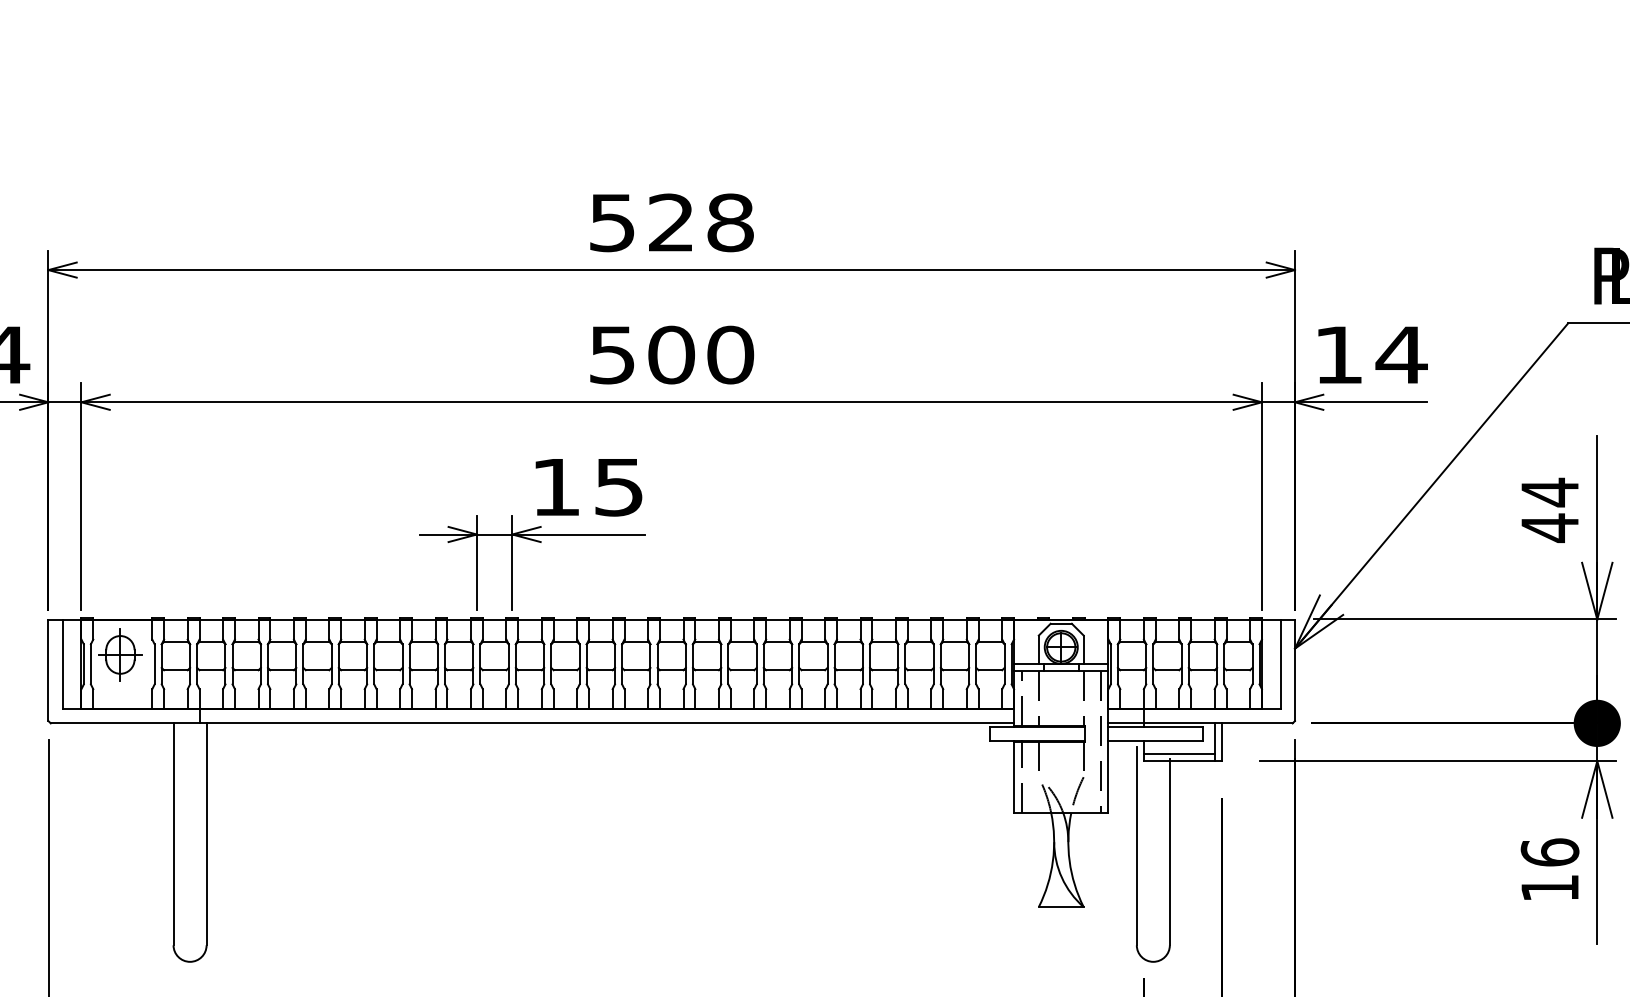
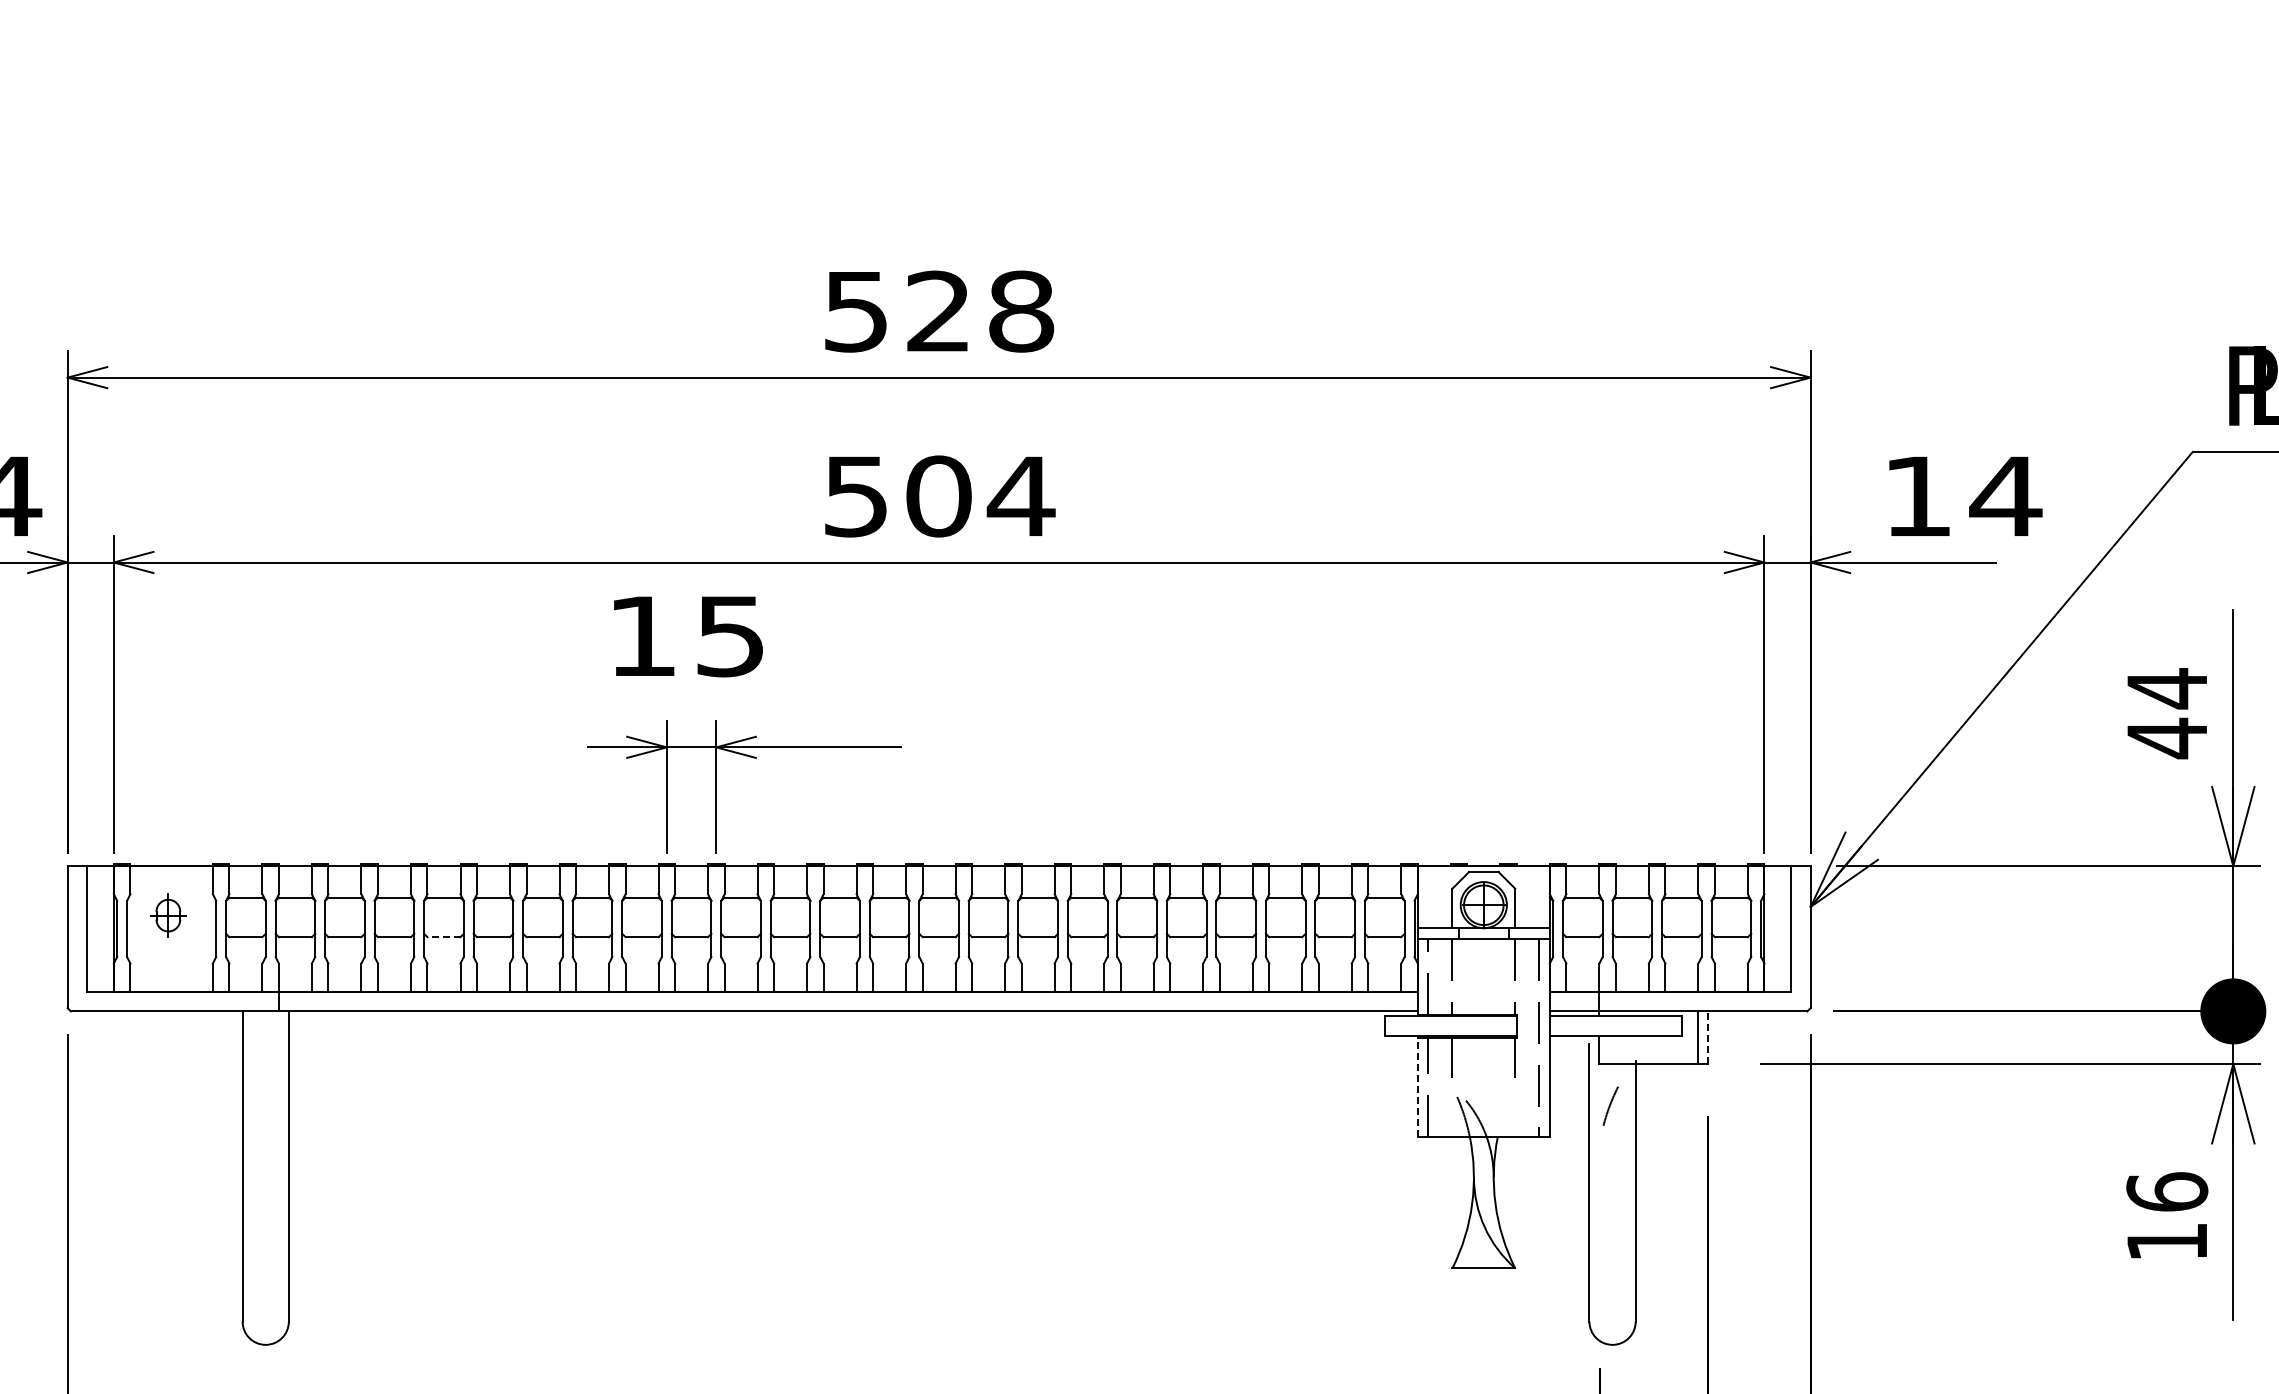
text: (1372, 354) -> (1965, 495), moved
text: (729, 355) -> (1020, 496), 500 -> 504
text: (588, 487) -> (688, 636), moved
part: (120, 654) -> (168, 915), size x0.6
line: (317, 670) -> (443, 937), solid -> dashed
line: (1221, 742) -> (1708, 1037), solid -> dashed
line: (1179, 754) -> (1648, 1054), removed
line: (1013, 777) -> (1417, 1086), solid -> dashed
line: (1078, 790) -> (1610, 1105), moved

